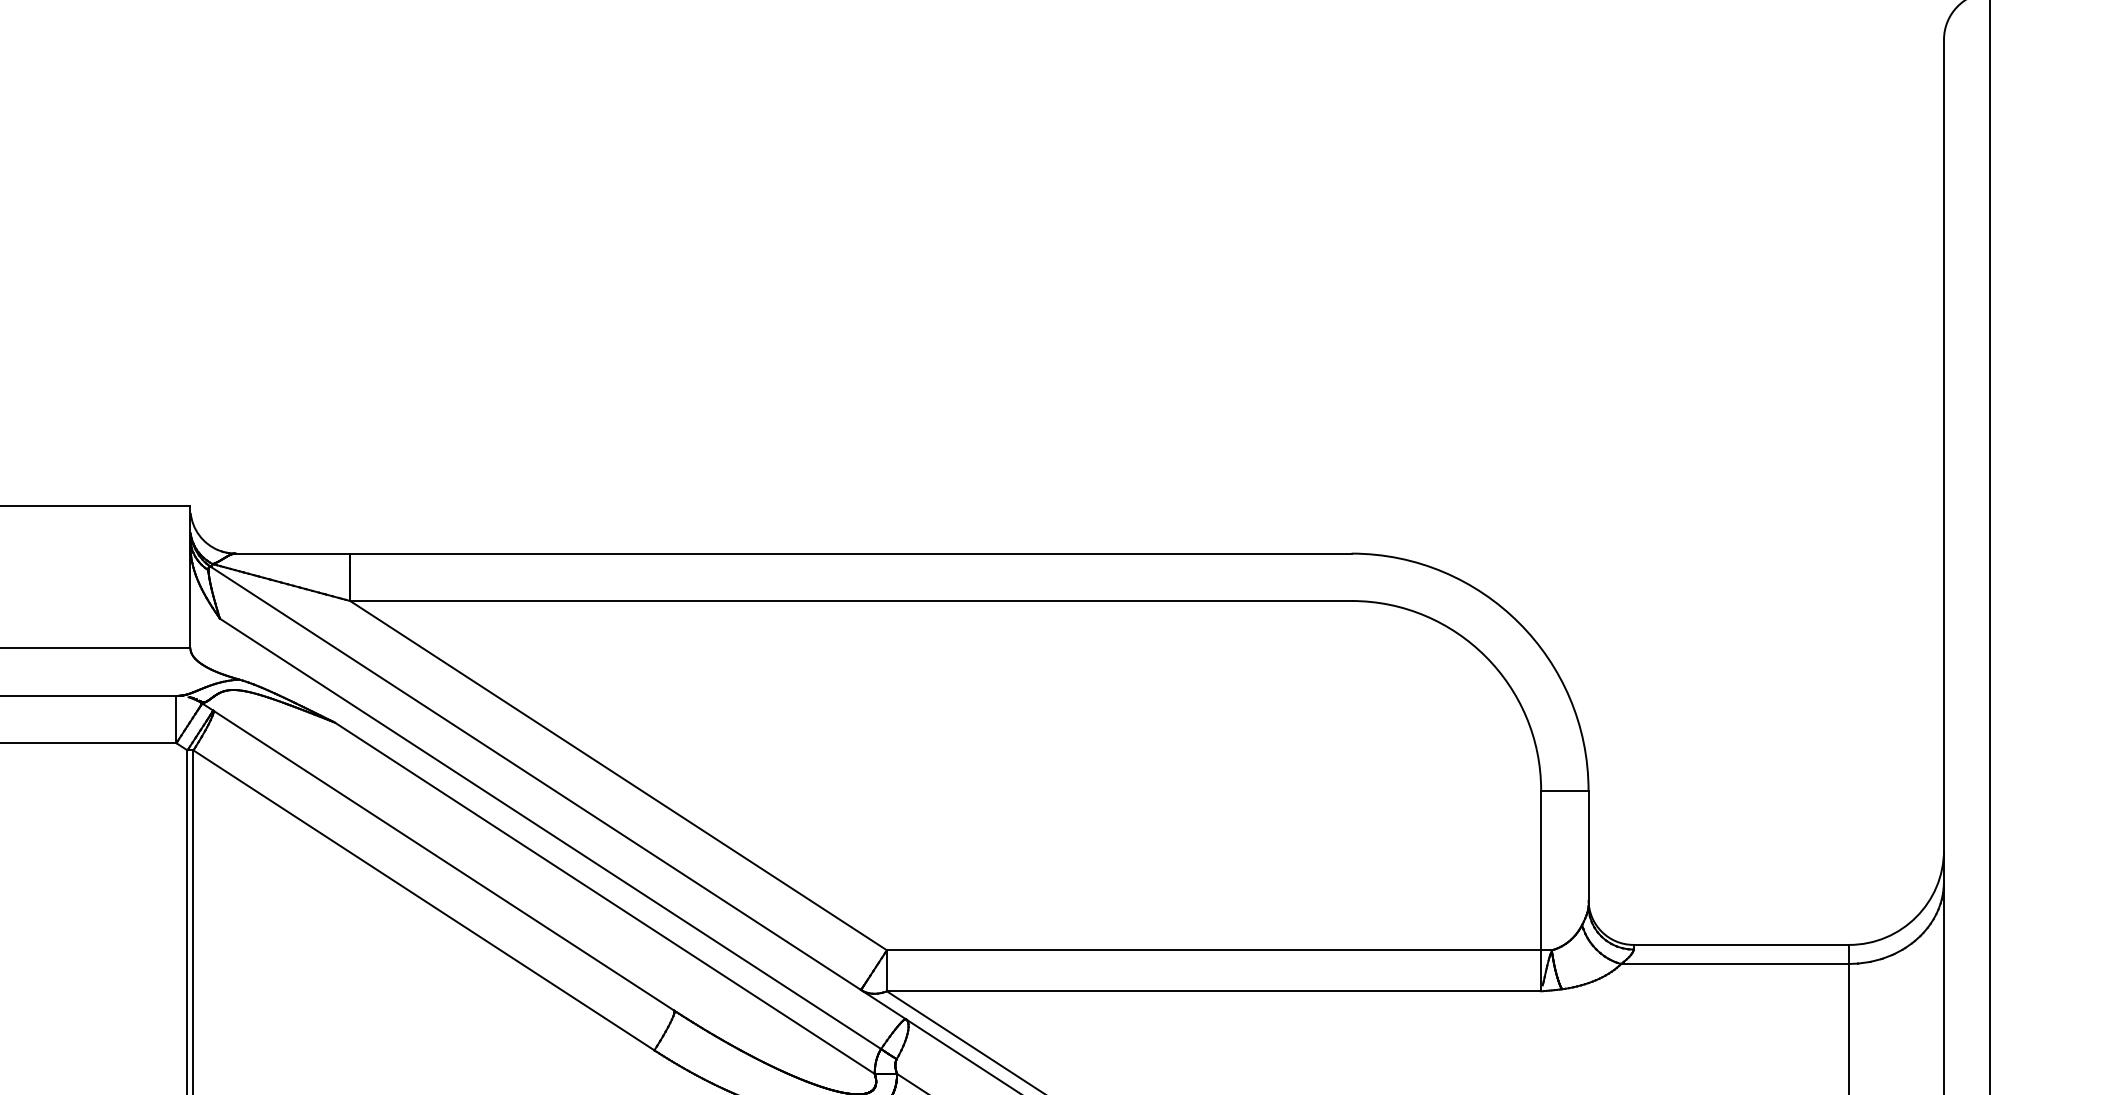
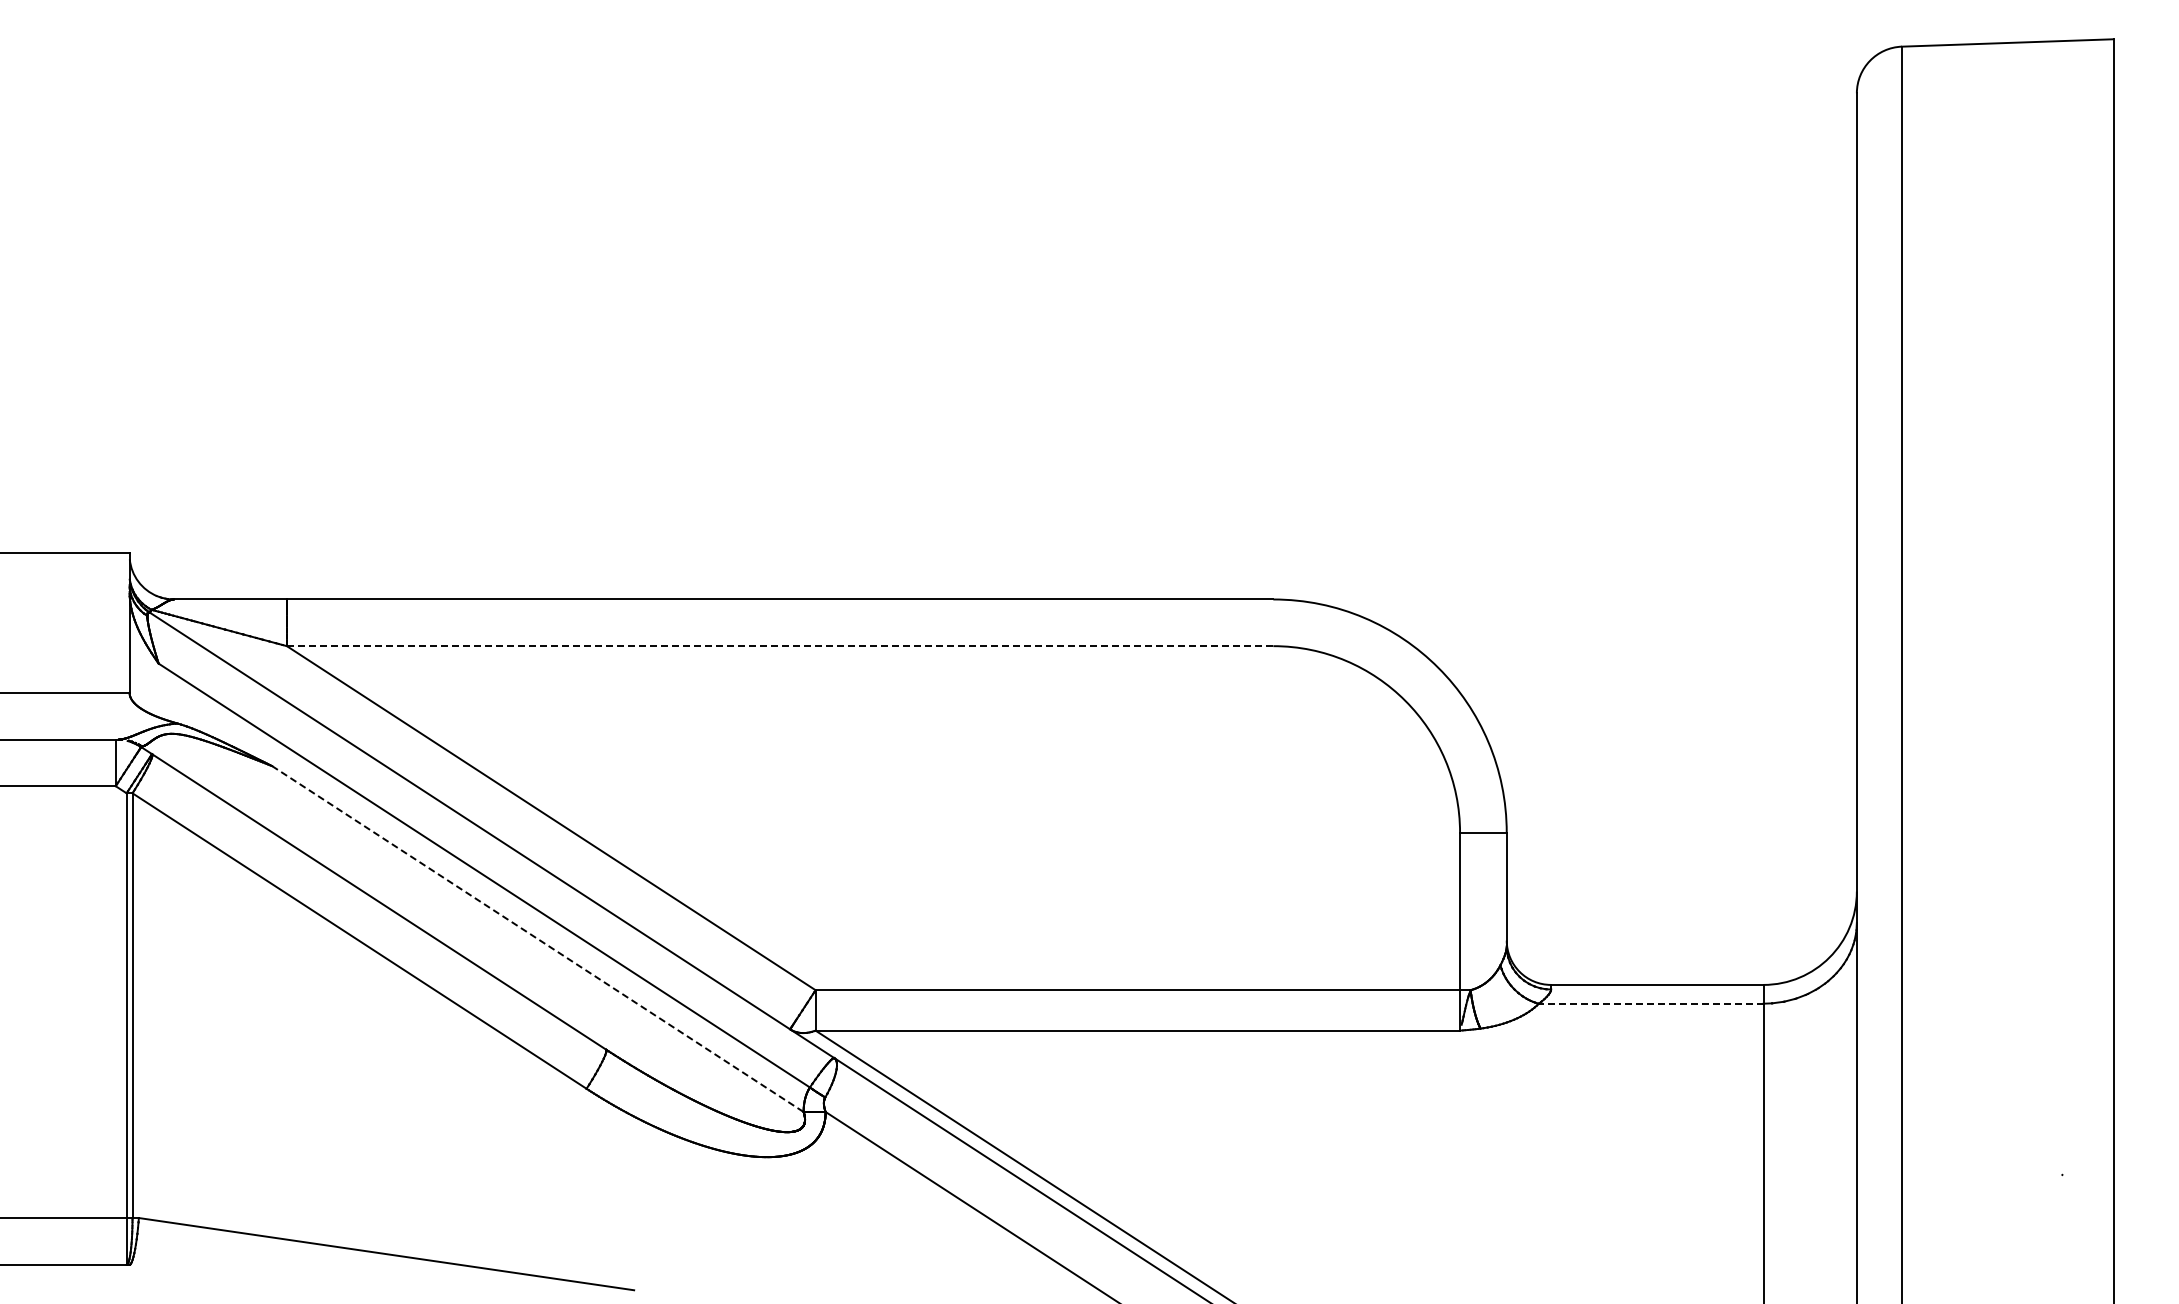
line: (850, 601) -> (779, 646), solid -> dashed
line: (605, 898) -> (538, 939), solid -> dashed
line: (1734, 963) -> (1650, 1003), solid -> dashed

